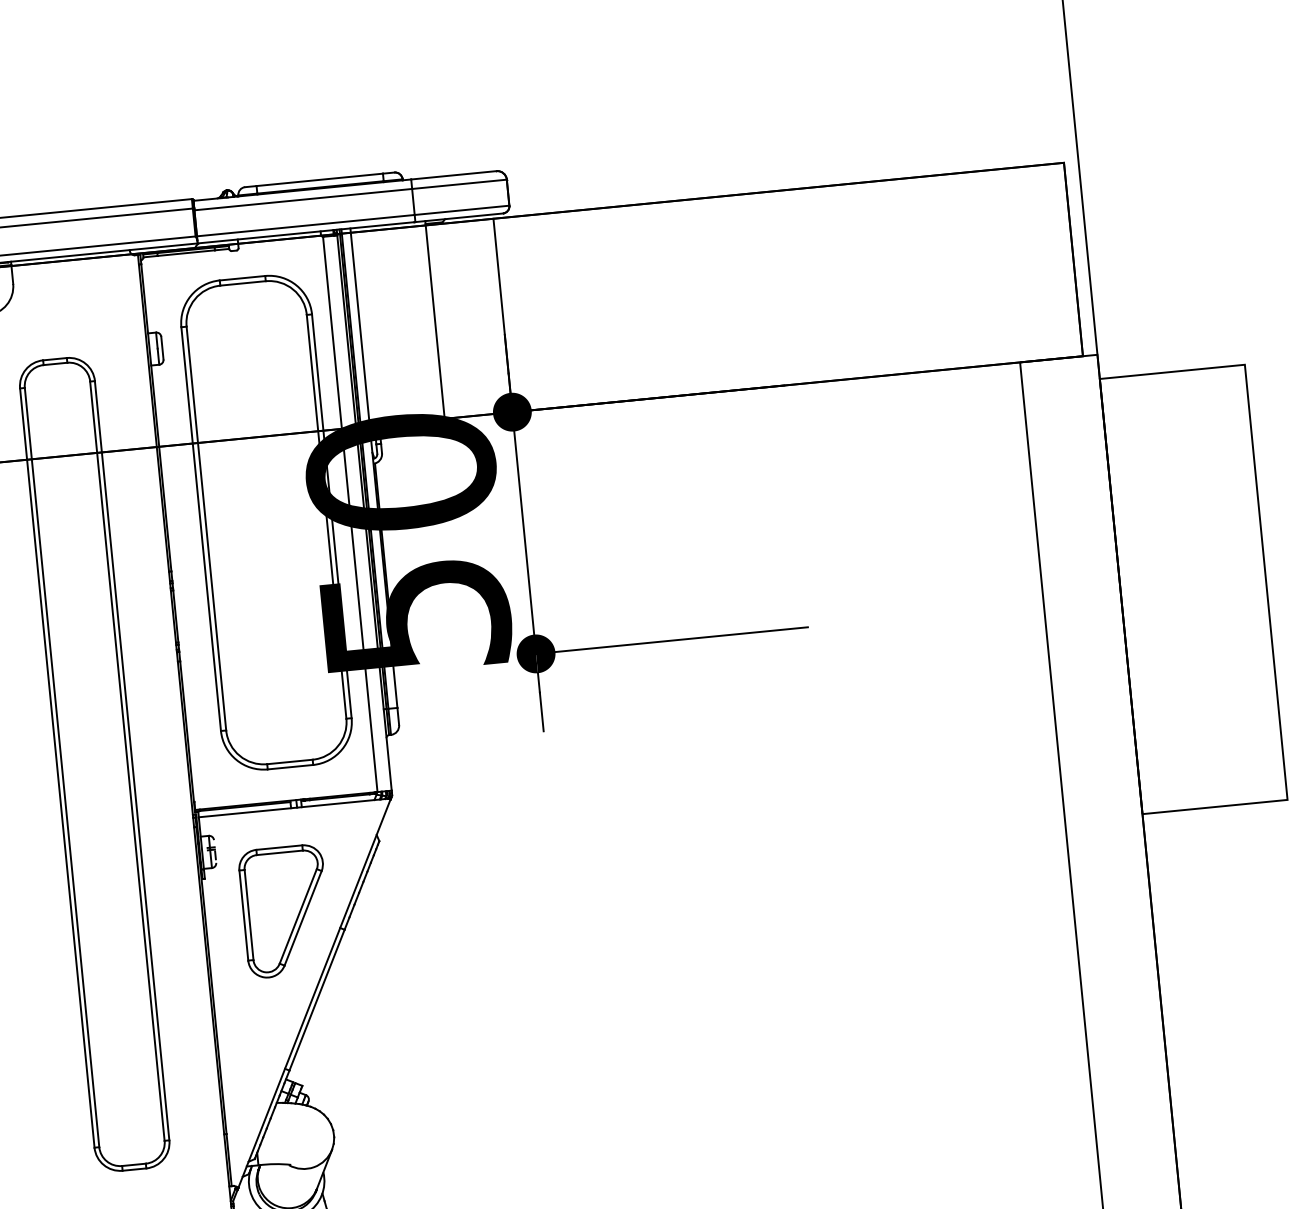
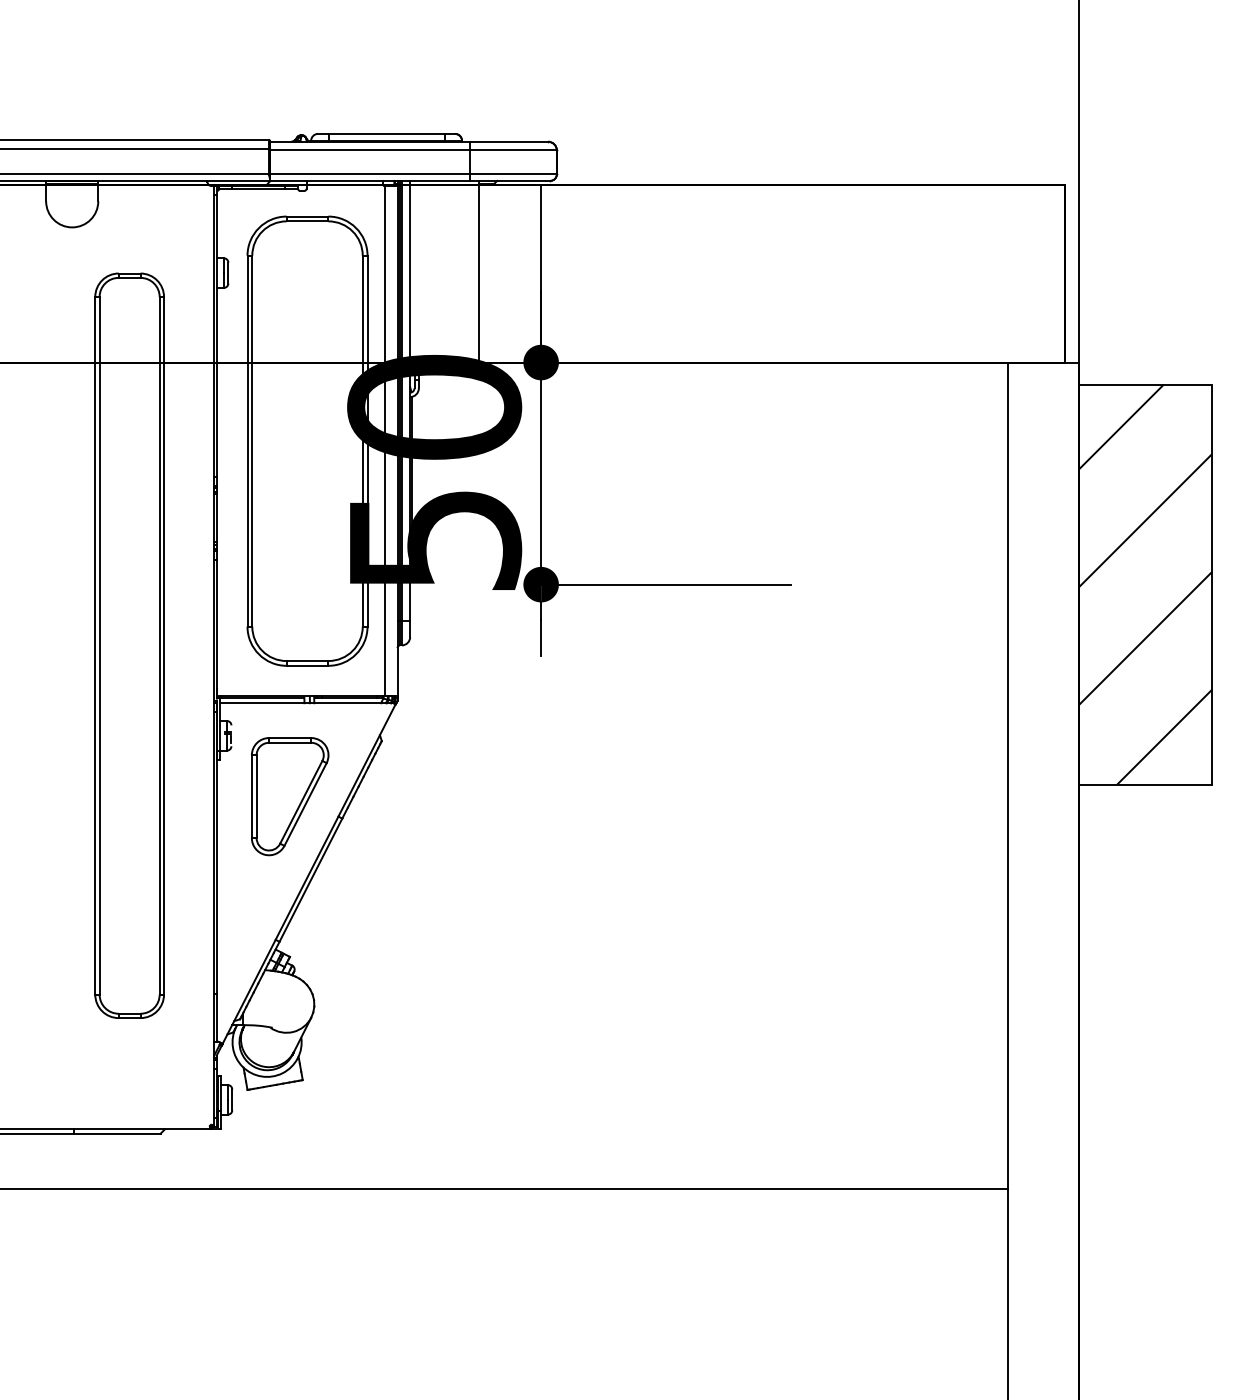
hatch: (1192, 589) -> (1144, 584), added

